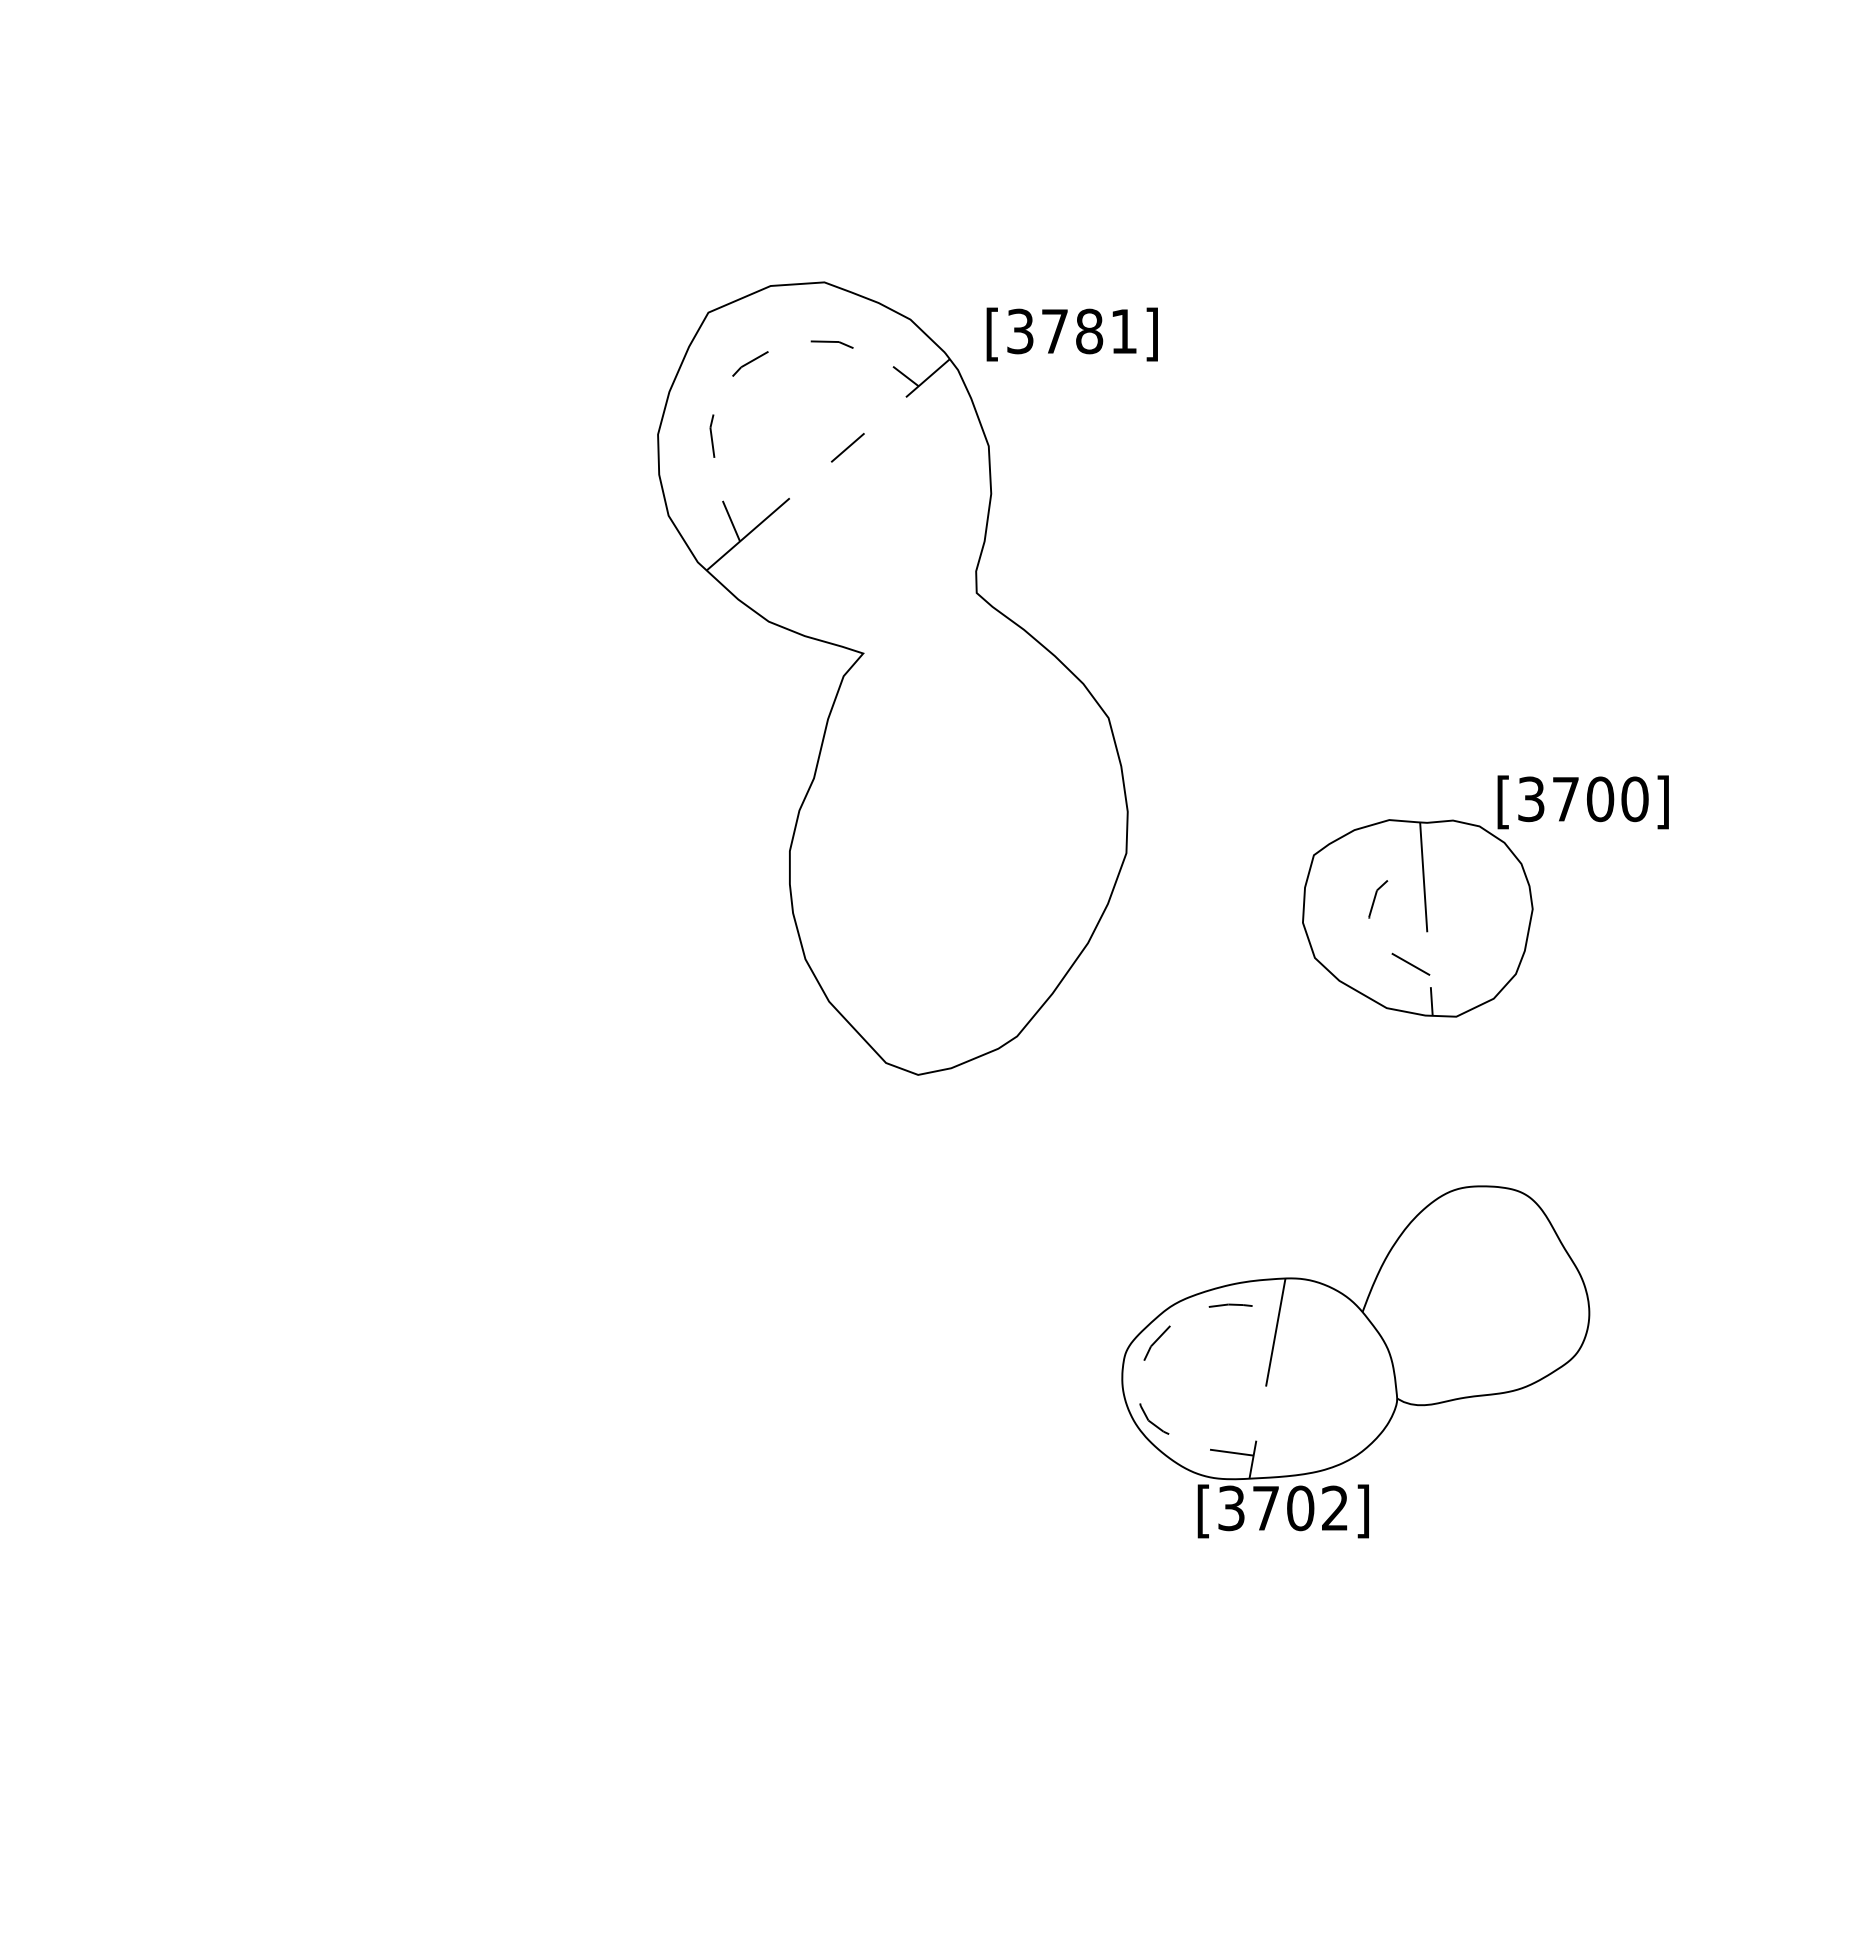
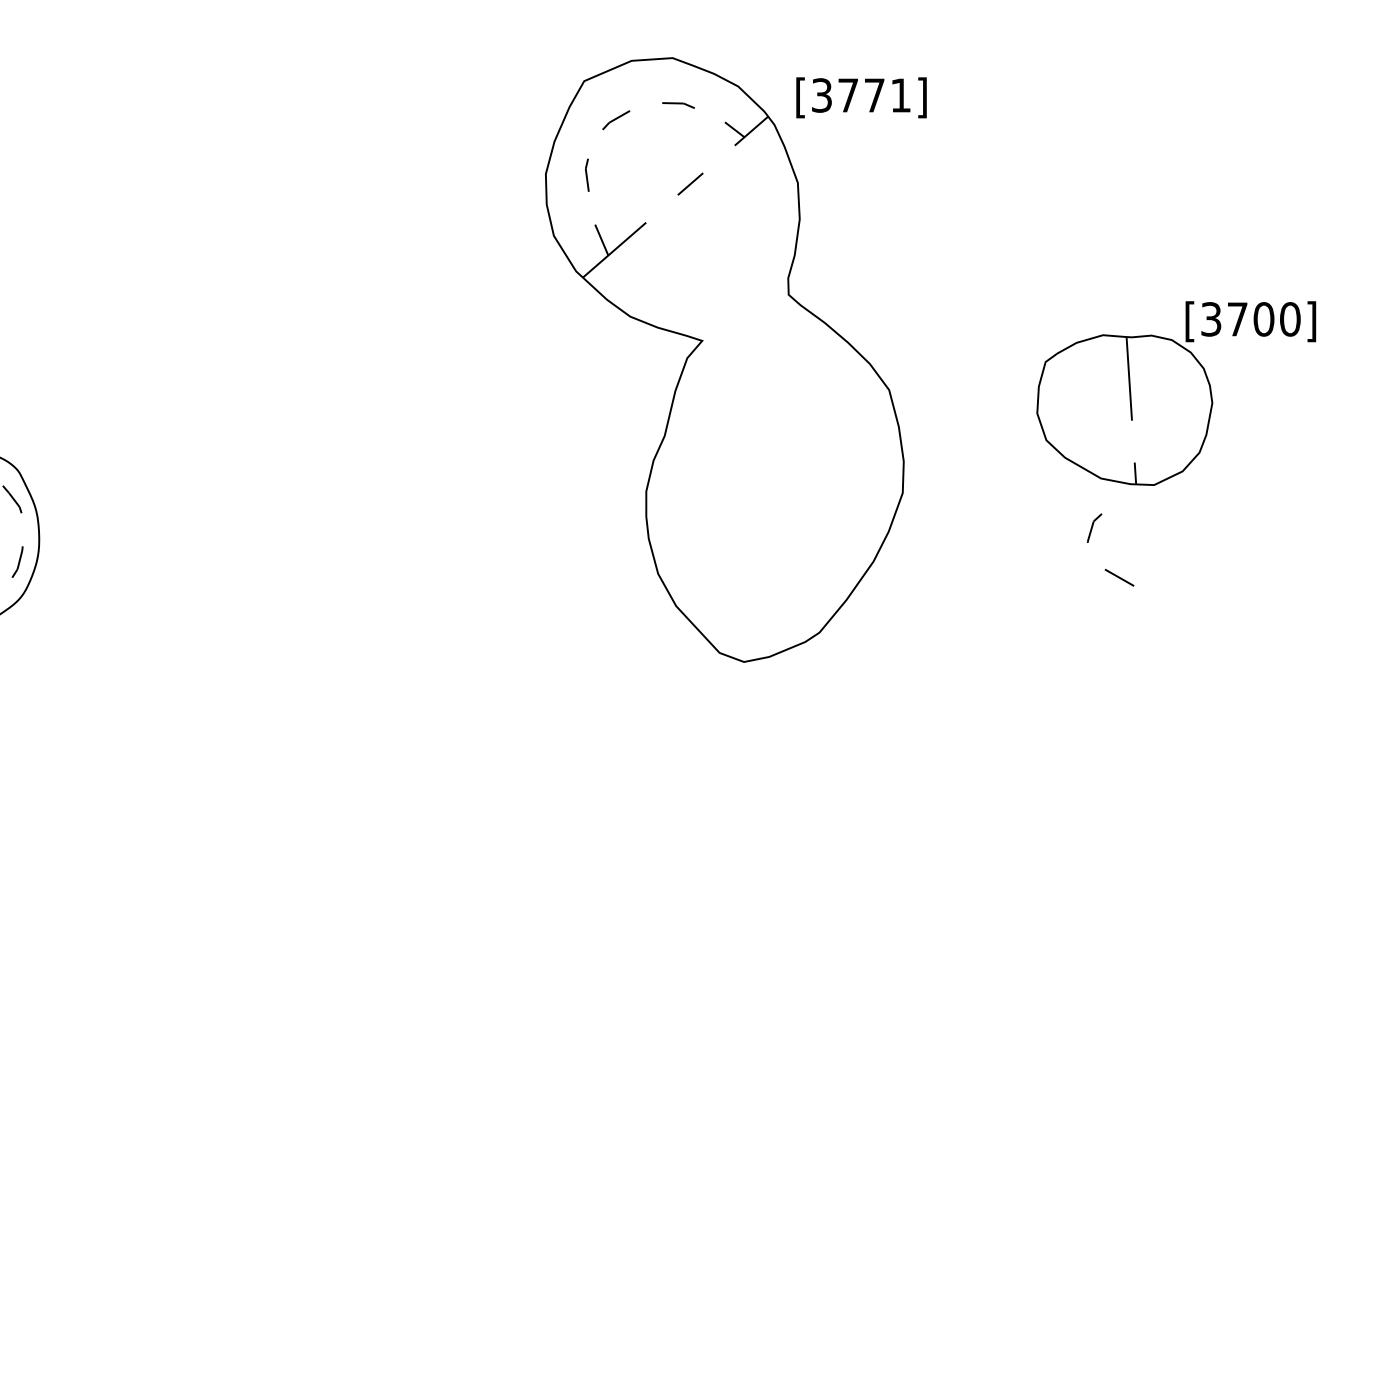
text: (1089, 331) -> (874, 95), [3781] -> [3771]
part: (1485, 896) -> (1176, 393), moved
part: (1355, 1361) -> (1077, 880), removed

